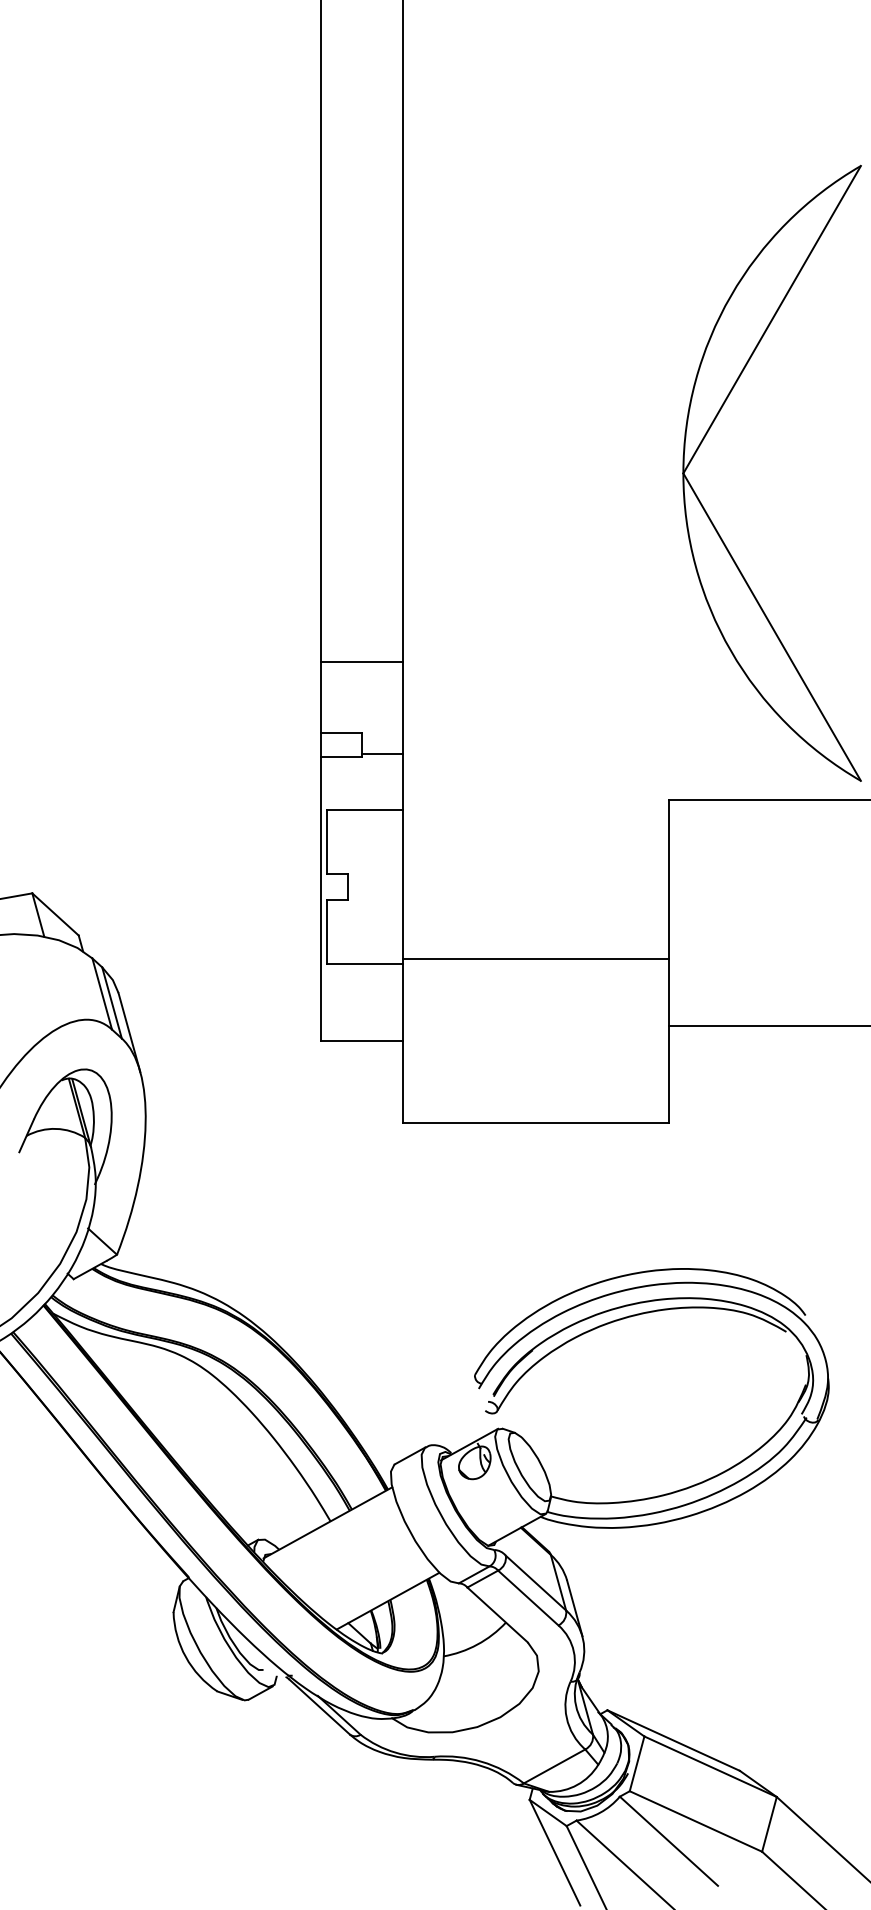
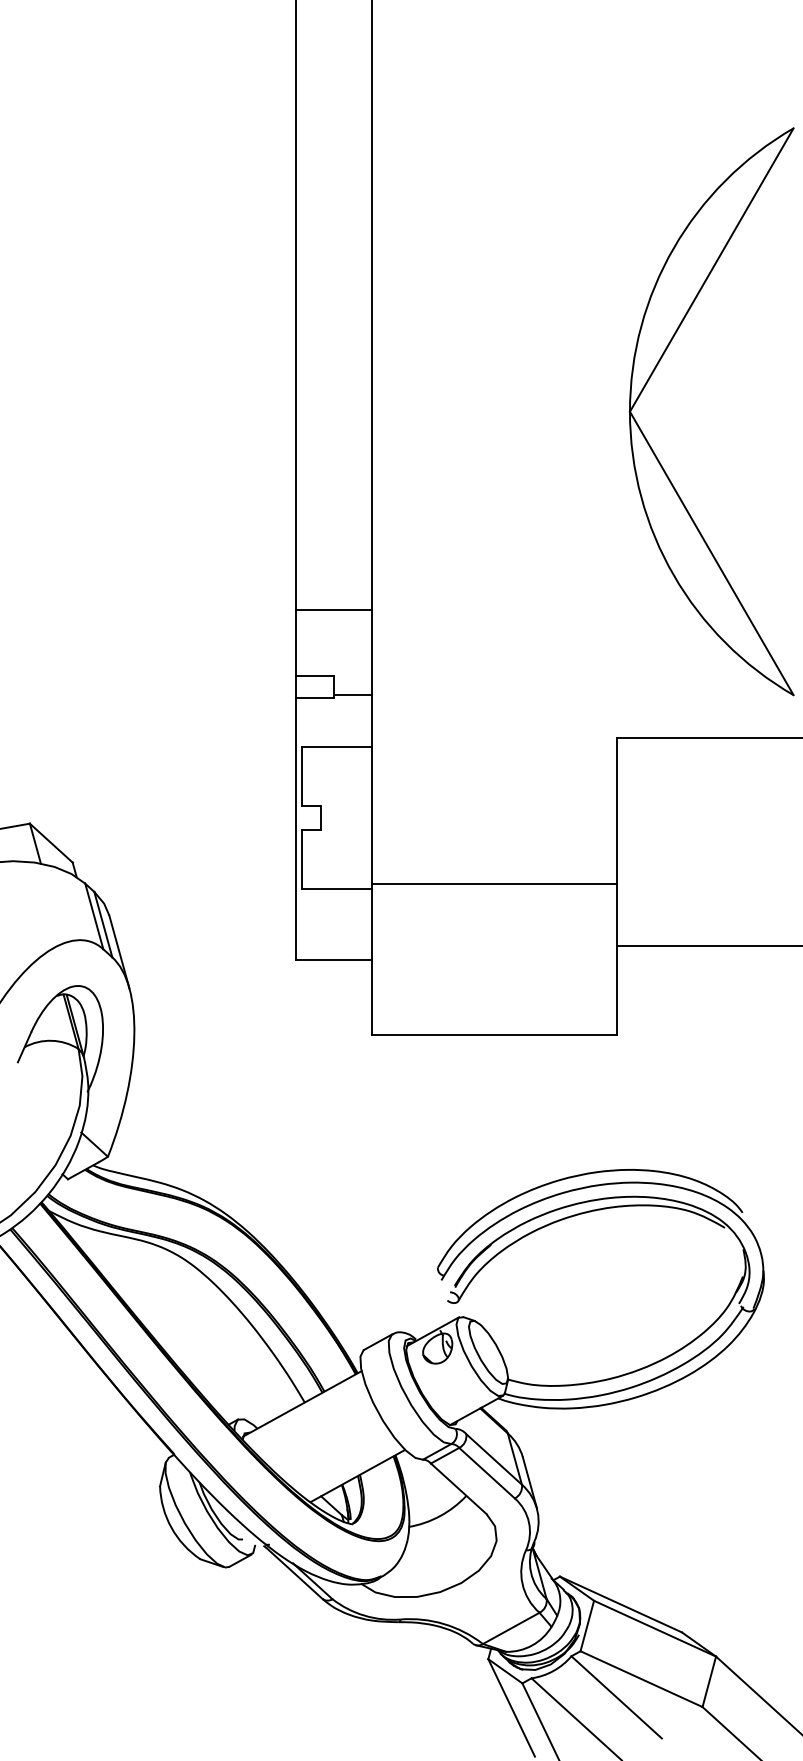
part: (708, 432) -> (653, 374), moved

